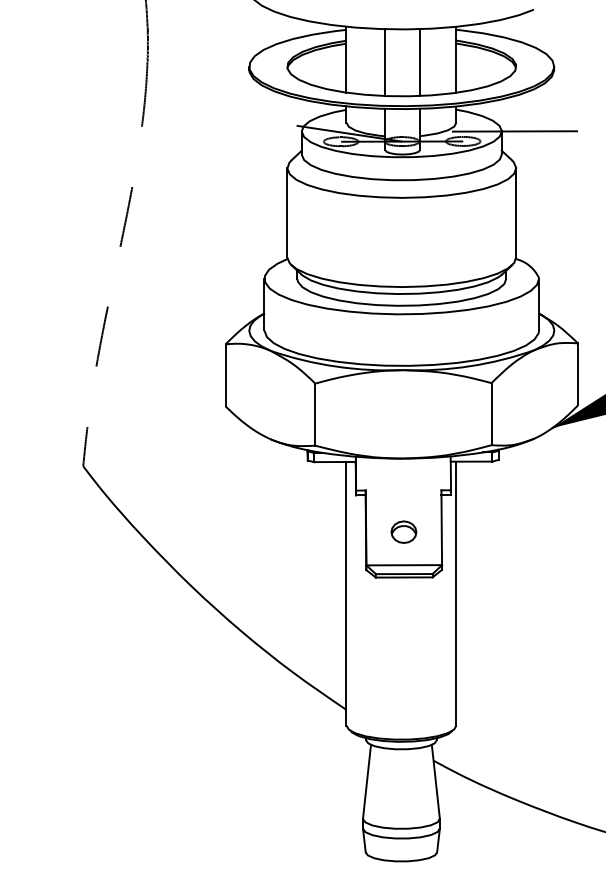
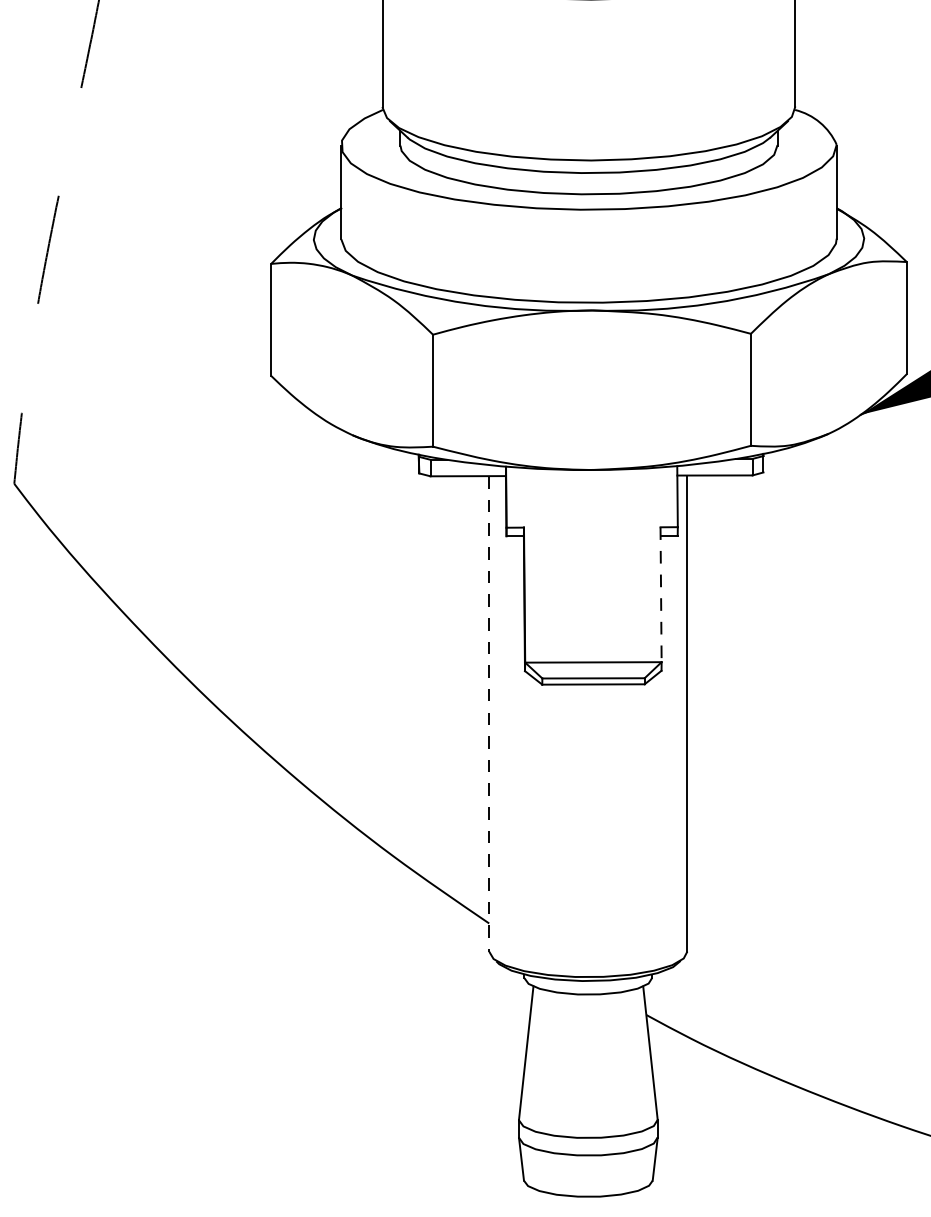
line: (441, 528) -> (660, 596), solid -> dashed
part: (403, 531) -> (592, 601), removed
line: (346, 593) -> (489, 713), solid -> dashed

